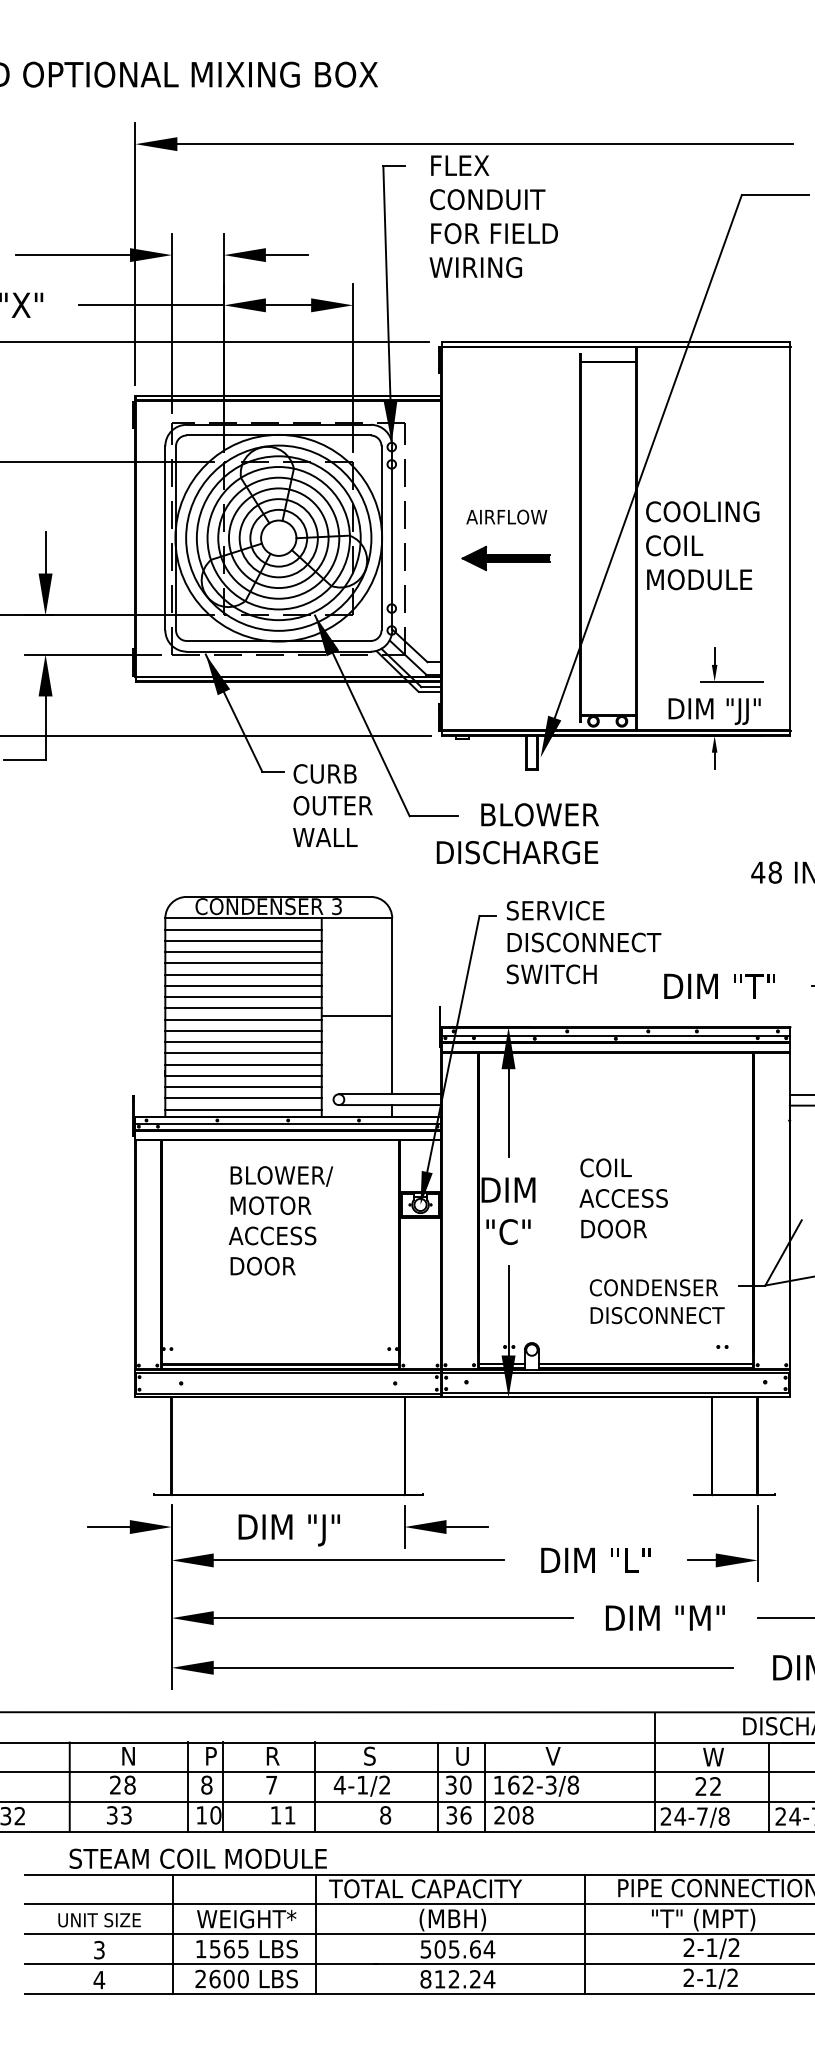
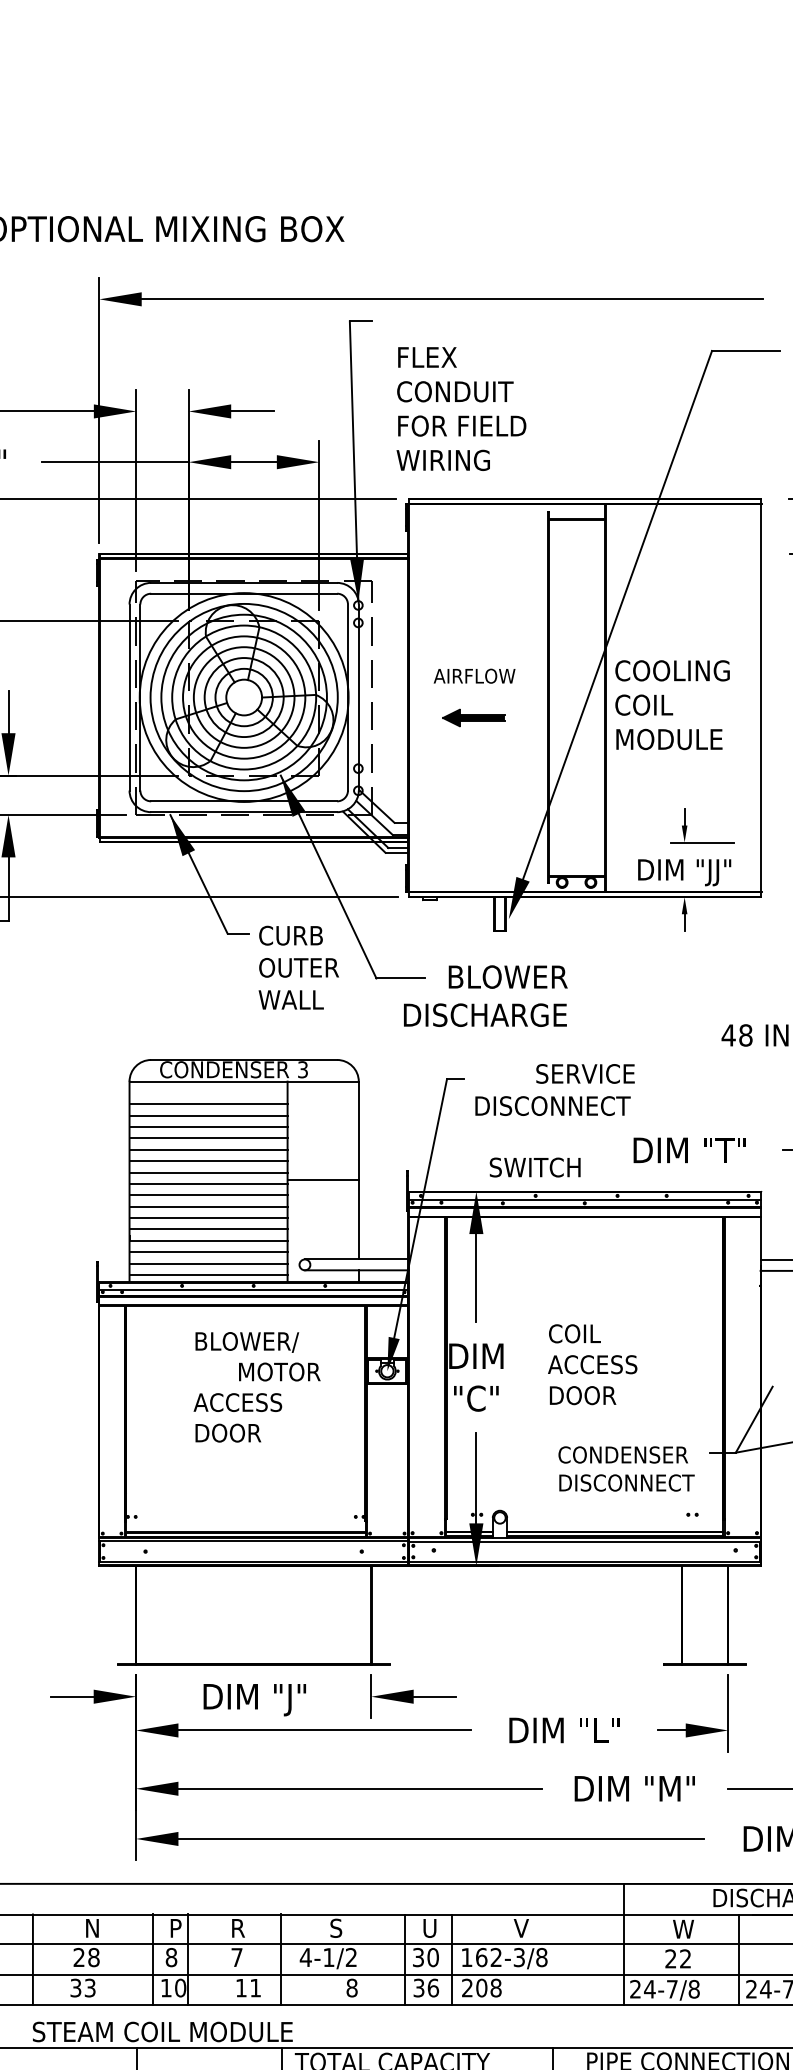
text: (493, 216) -> (461, 408), moved
part: (505, 558) -> (473, 718), size x0.7
text: (555, 910) -> (585, 1073), moved
line: (243, 929) -> (208, 1092), removed
text: (551, 974) -> (534, 1167), moved
text: (270, 1205) -> (279, 1371), moved

